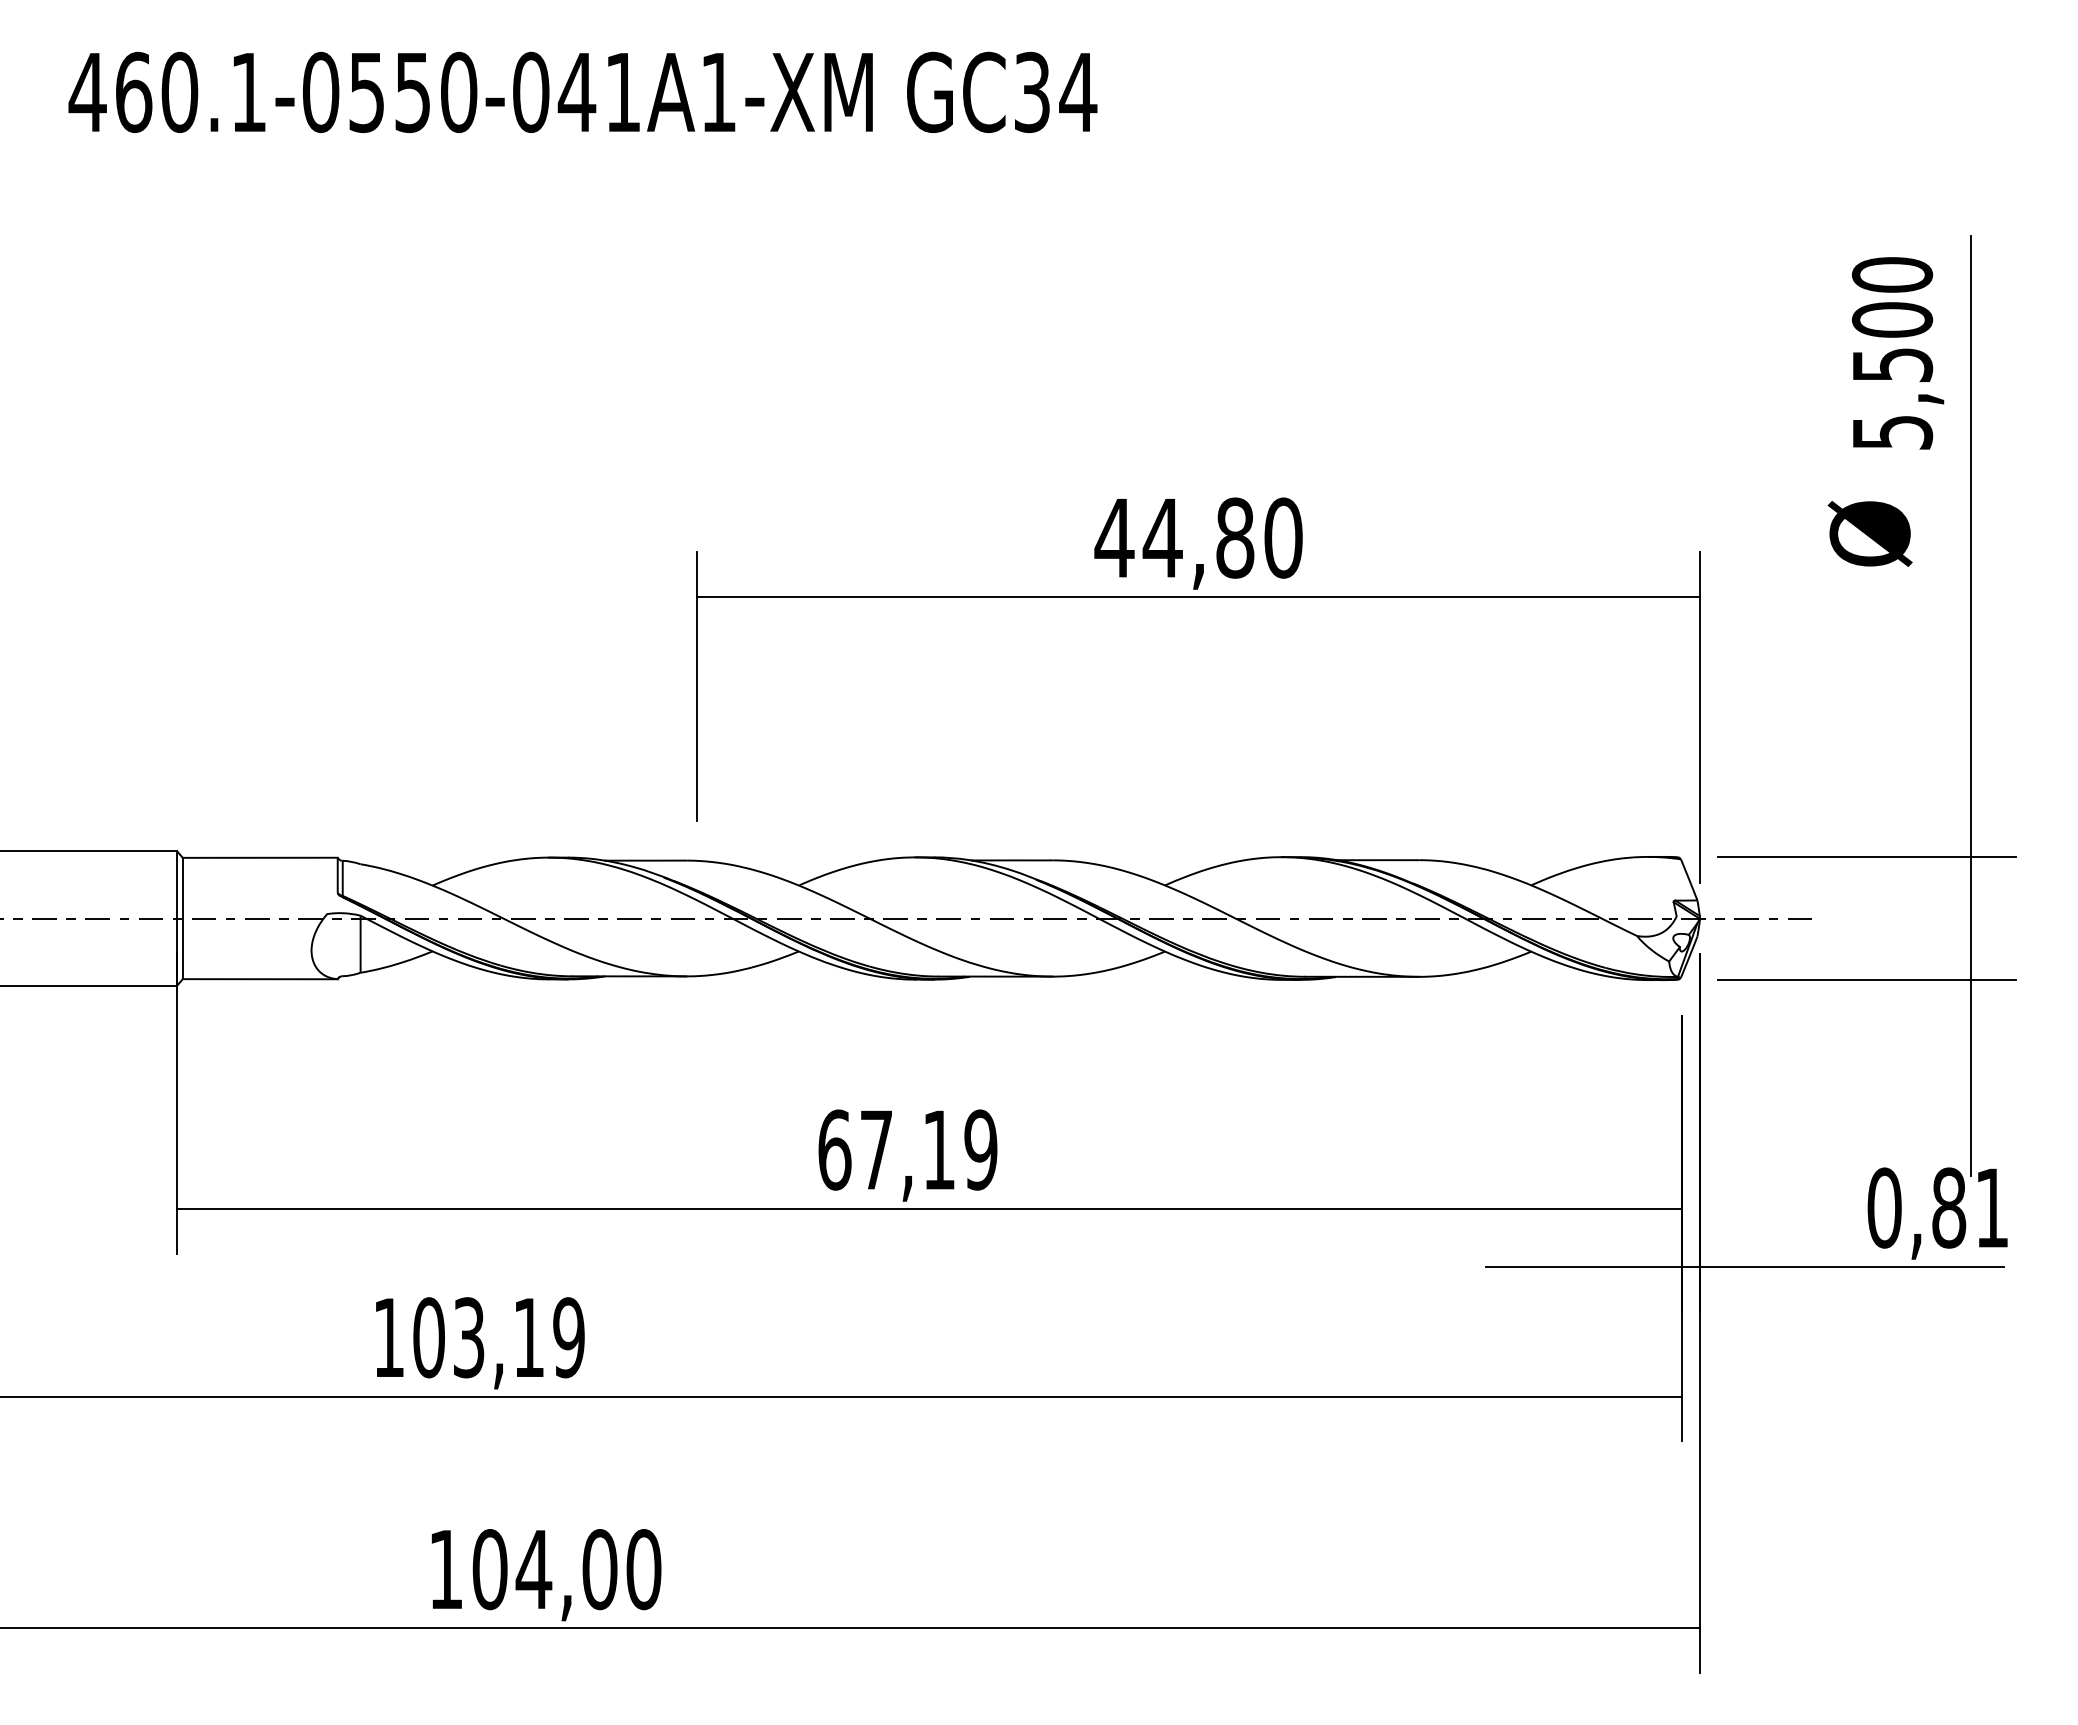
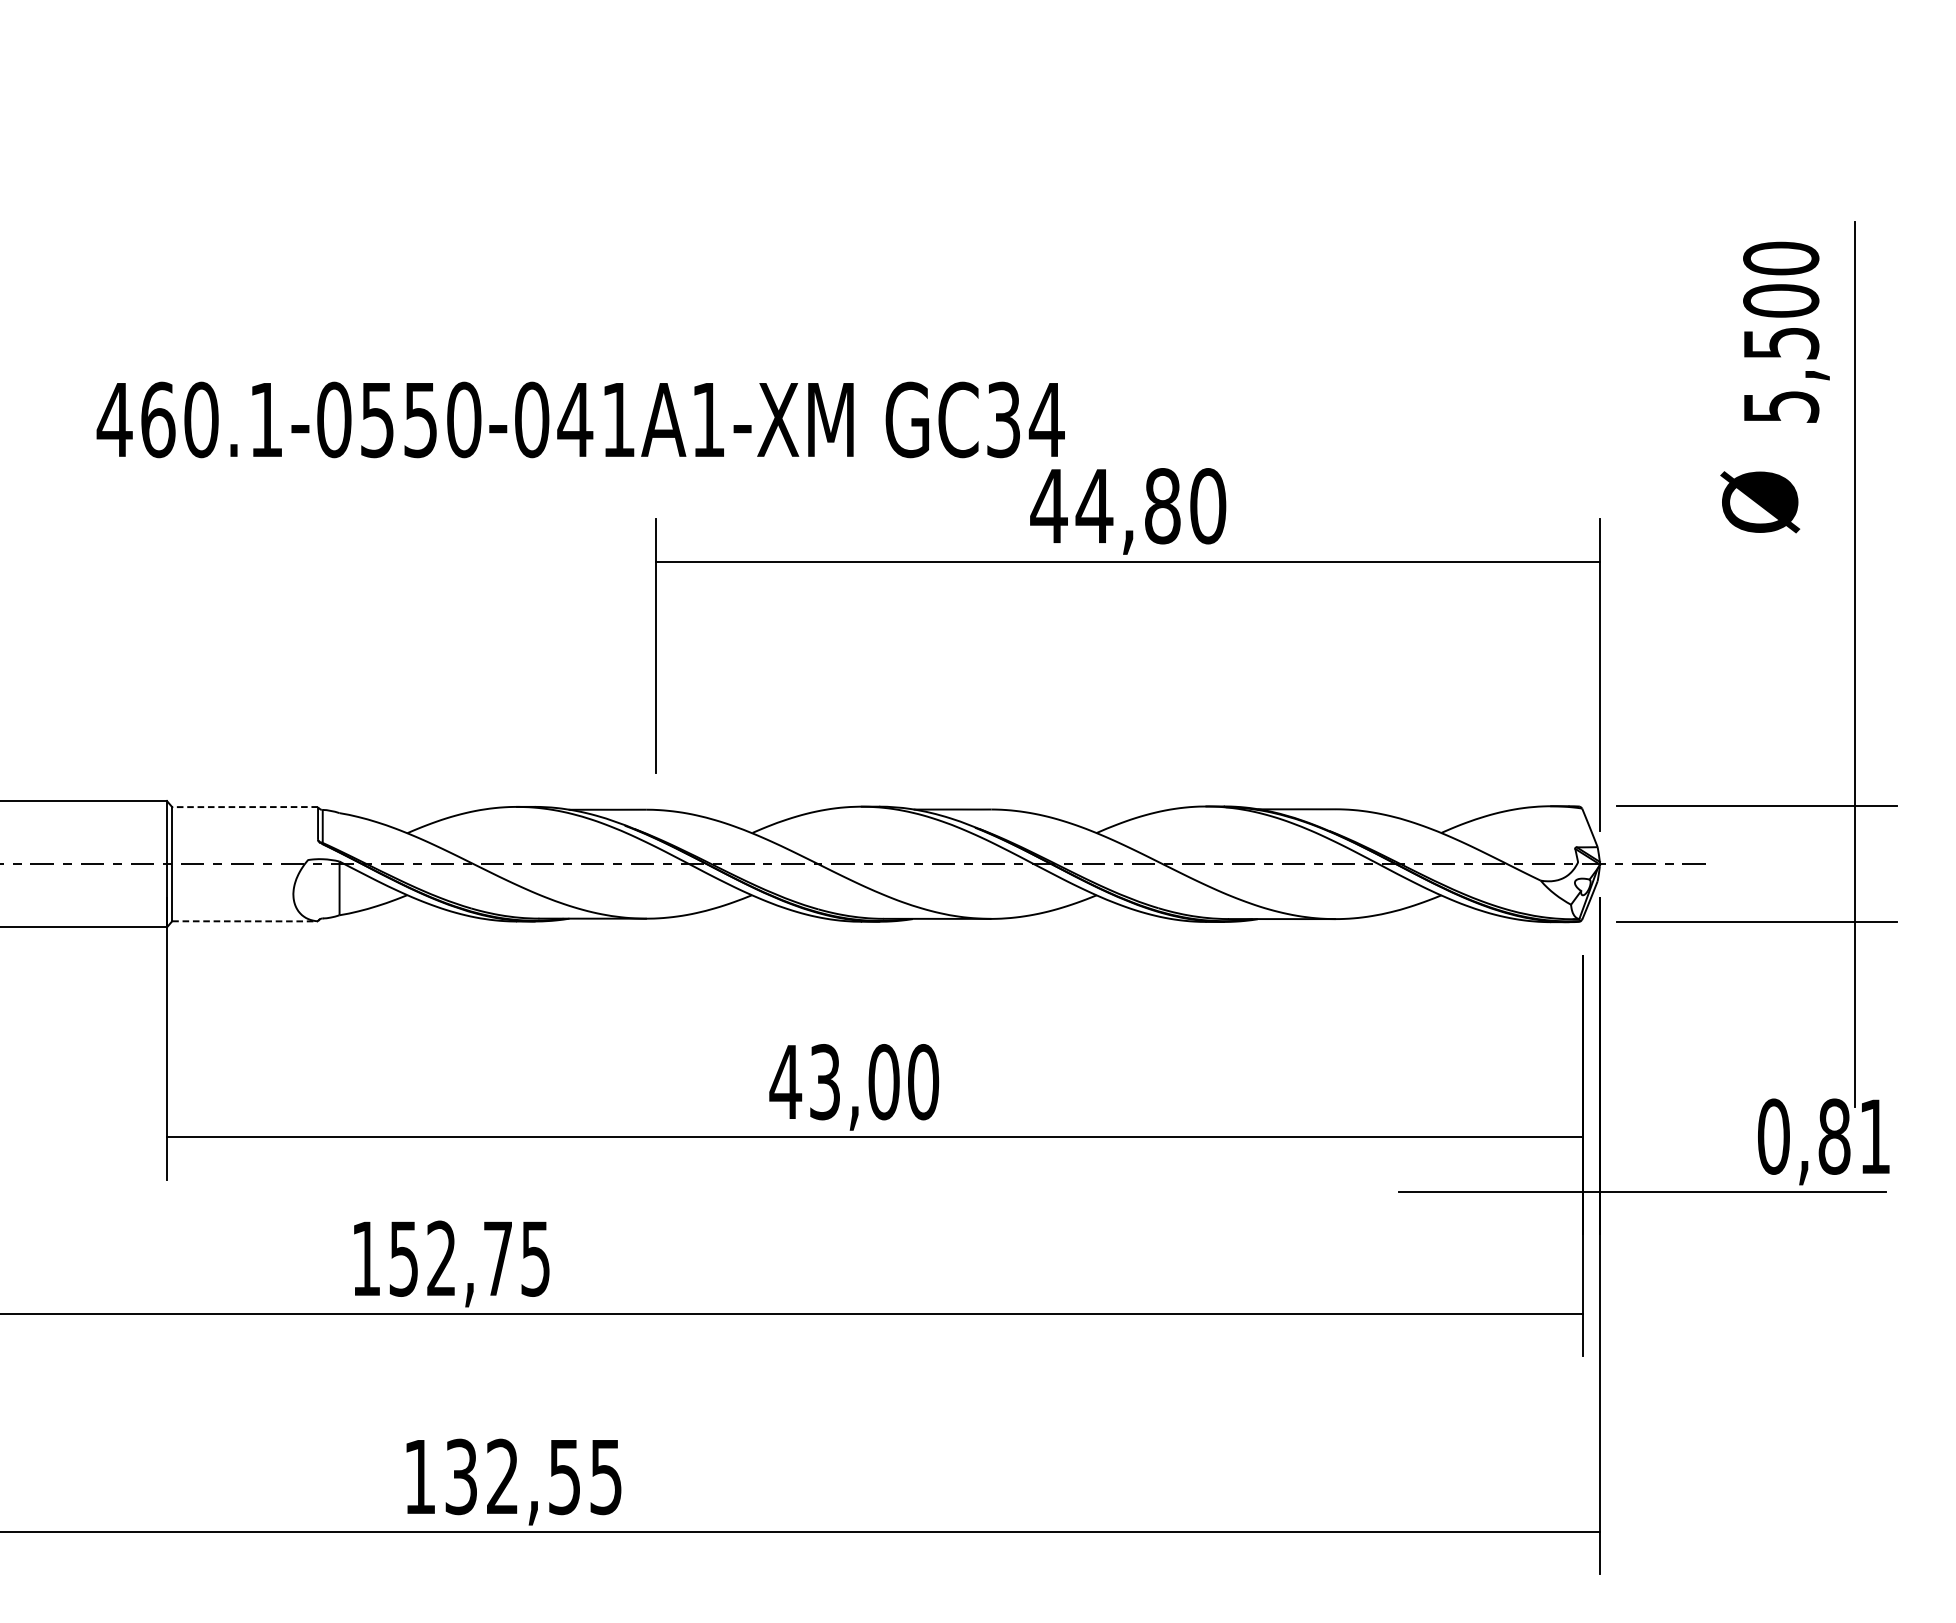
text: (582, 92) -> (580, 420), moved
line: (259, 857) -> (244, 806), solid -> dashed
line: (260, 979) -> (245, 921), solid -> dashed
text: (907, 1149) -> (854, 1081), 67,19 -> 43,00
text: (498, 1337) -> (469, 1258), 103,19 -> 152,75
text: (566, 1569) -> (533, 1476), 104,00 -> 132,55

